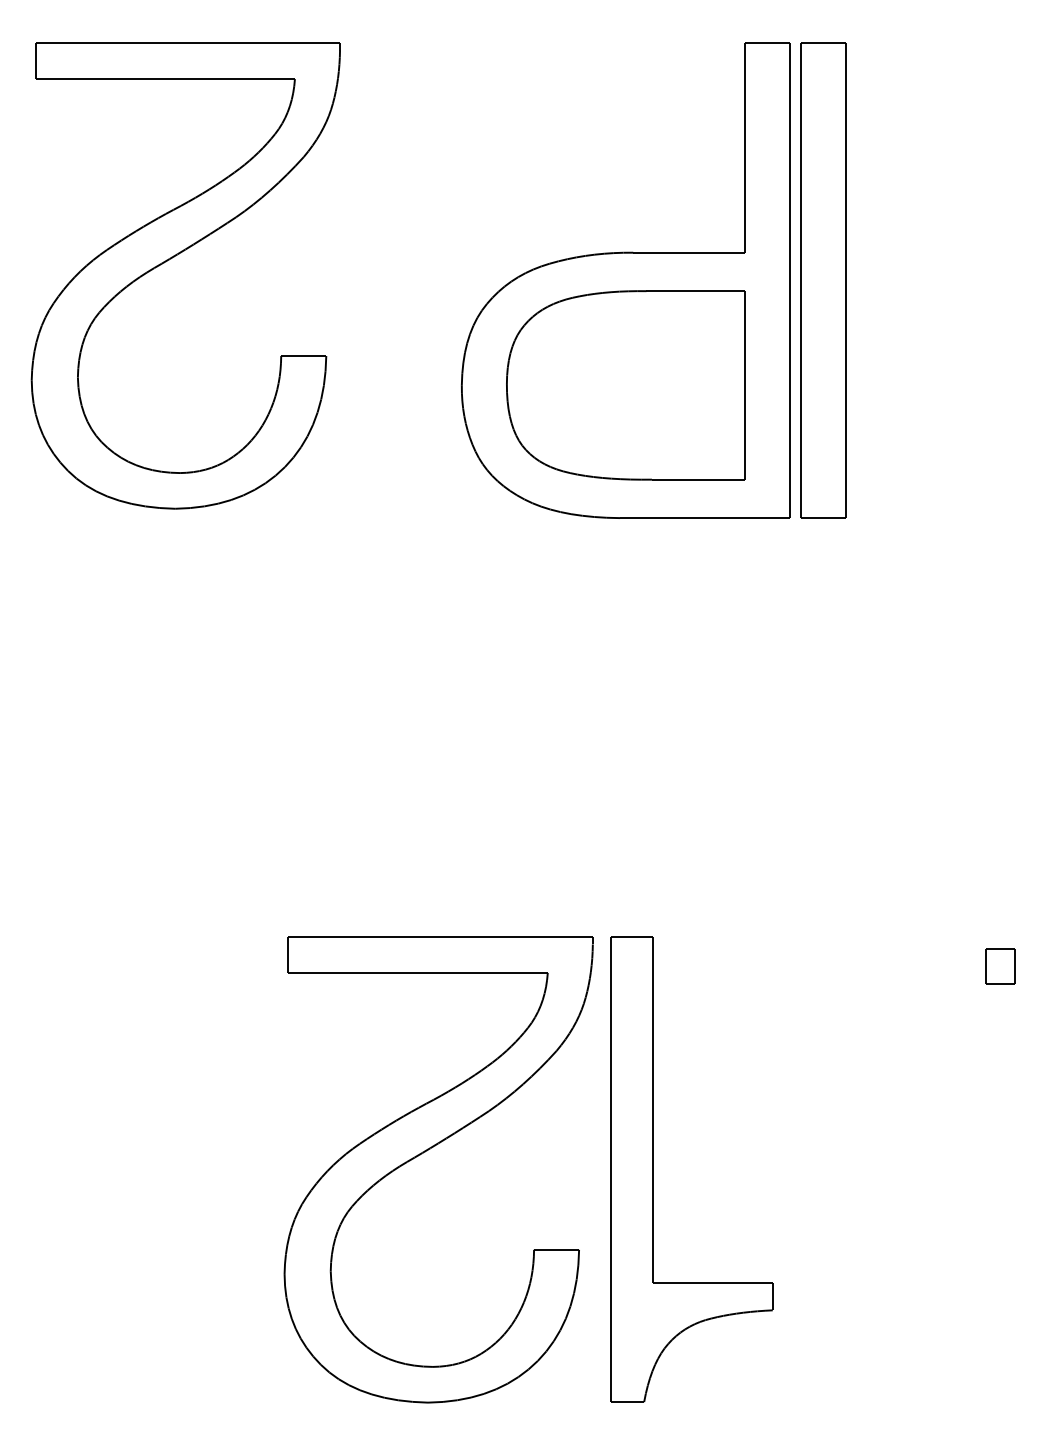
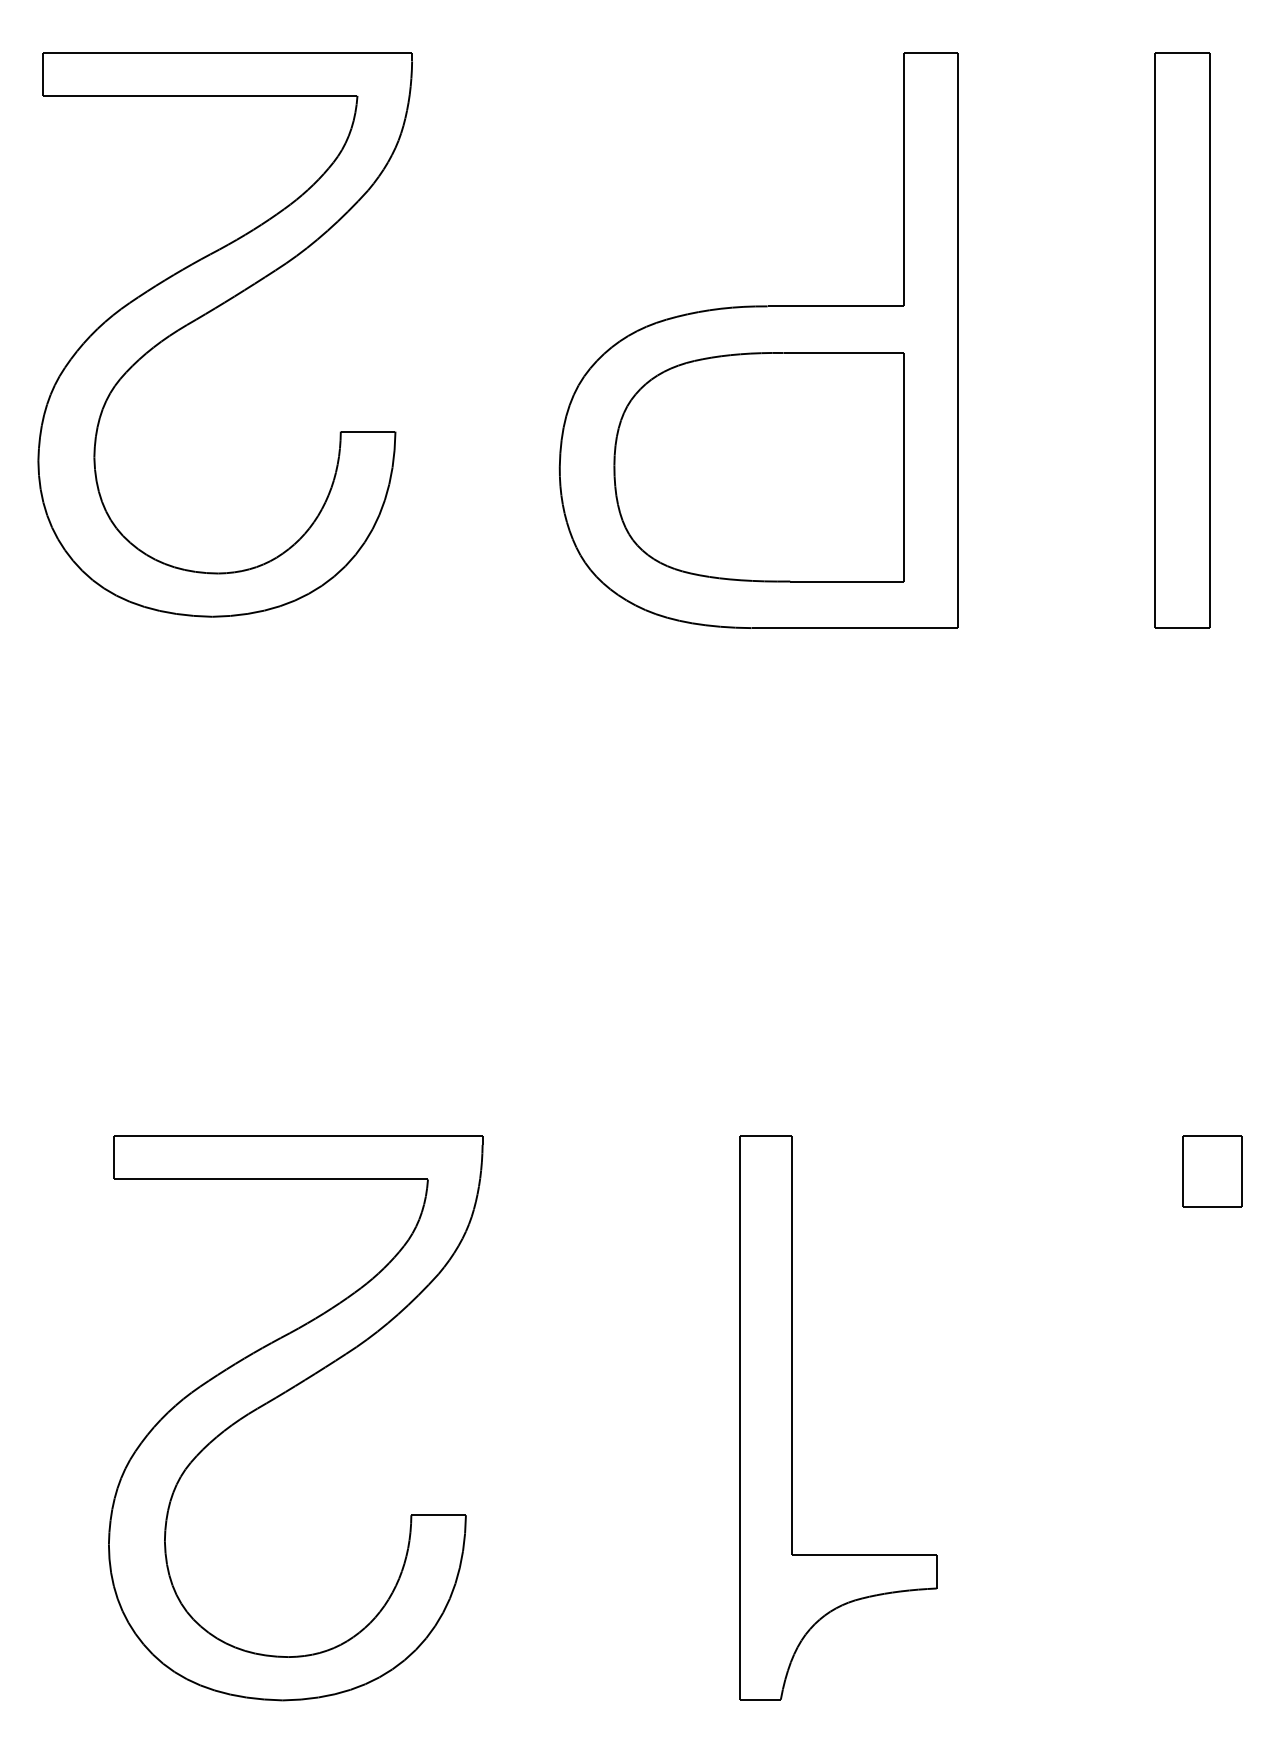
part: (823, 280) -> (1182, 340), moved
part: (1000, 966) -> (1212, 1171), size x1.67
part: (426, 1151) -> (280, 1396), moved

